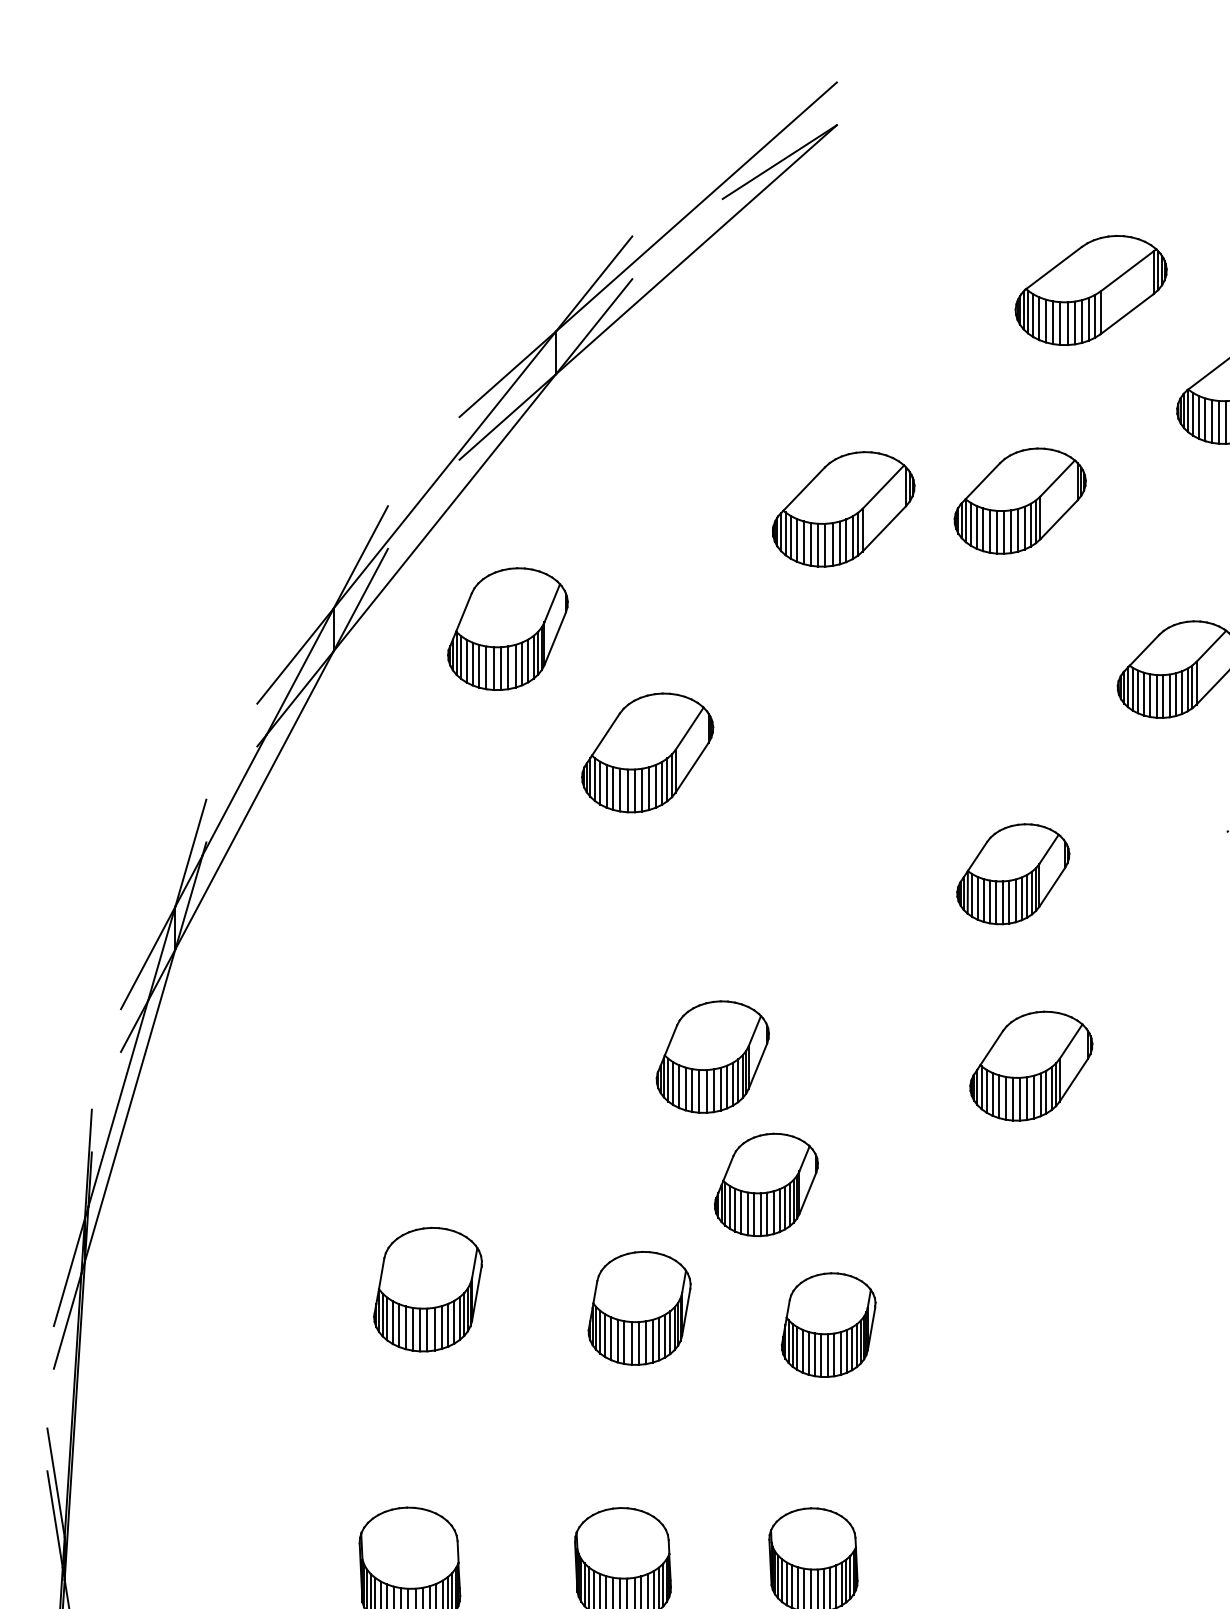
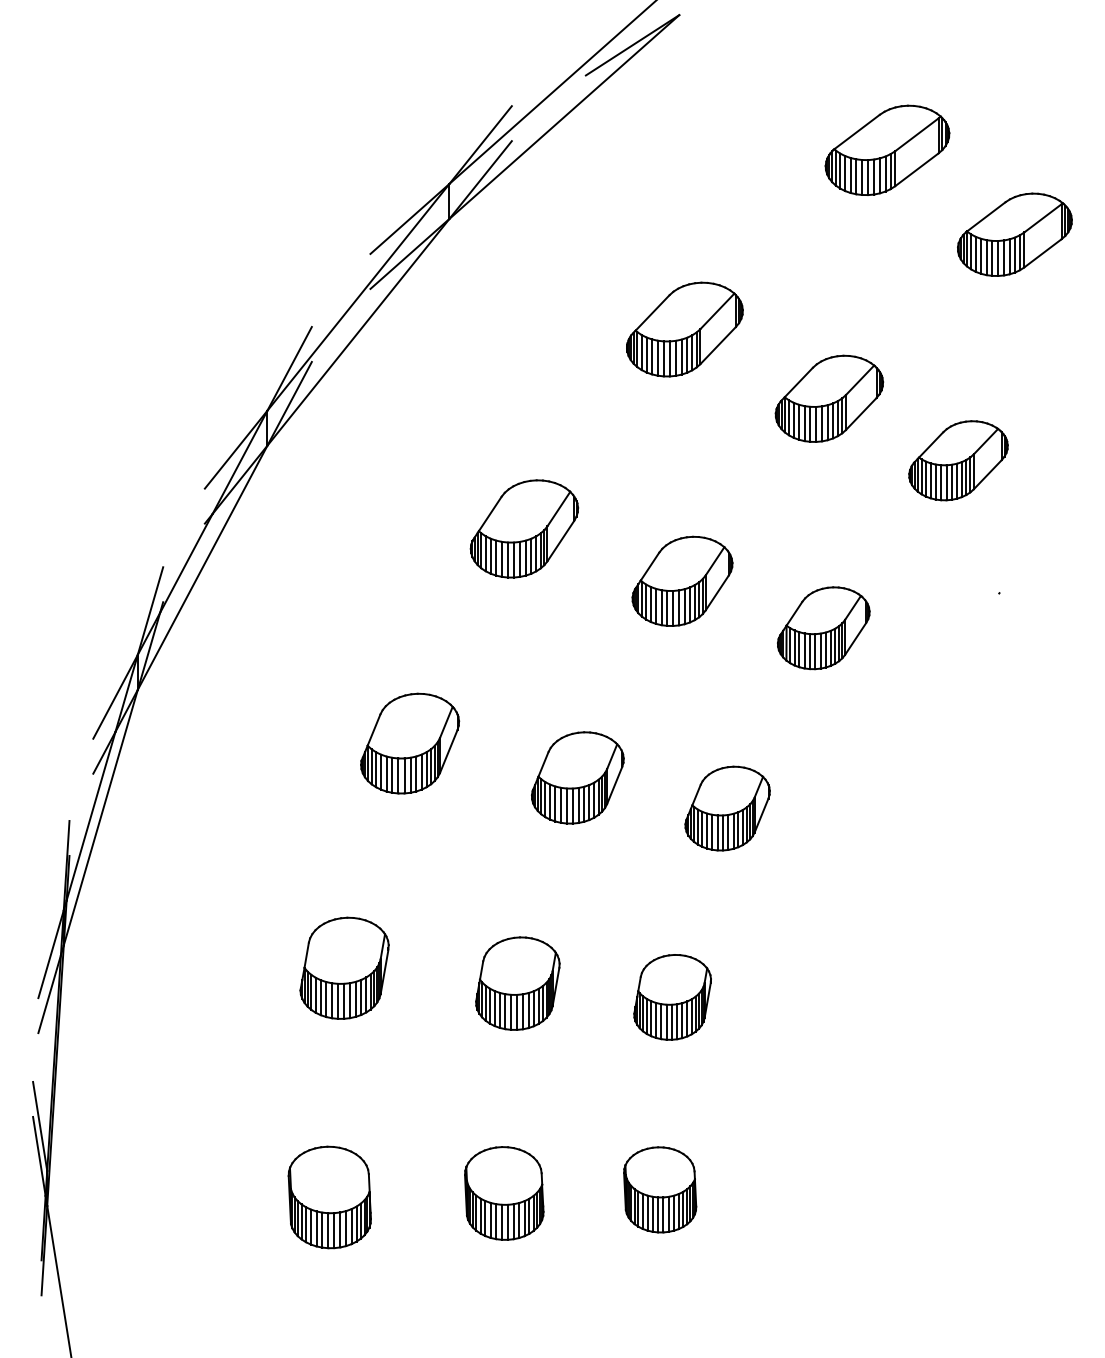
part: (1020, 500) -> (829, 398), moved
part: (508, 628) -> (410, 743), moved
part: (1031, 1065) -> (682, 580), moved
part: (766, 1184) -> (727, 808), moved

